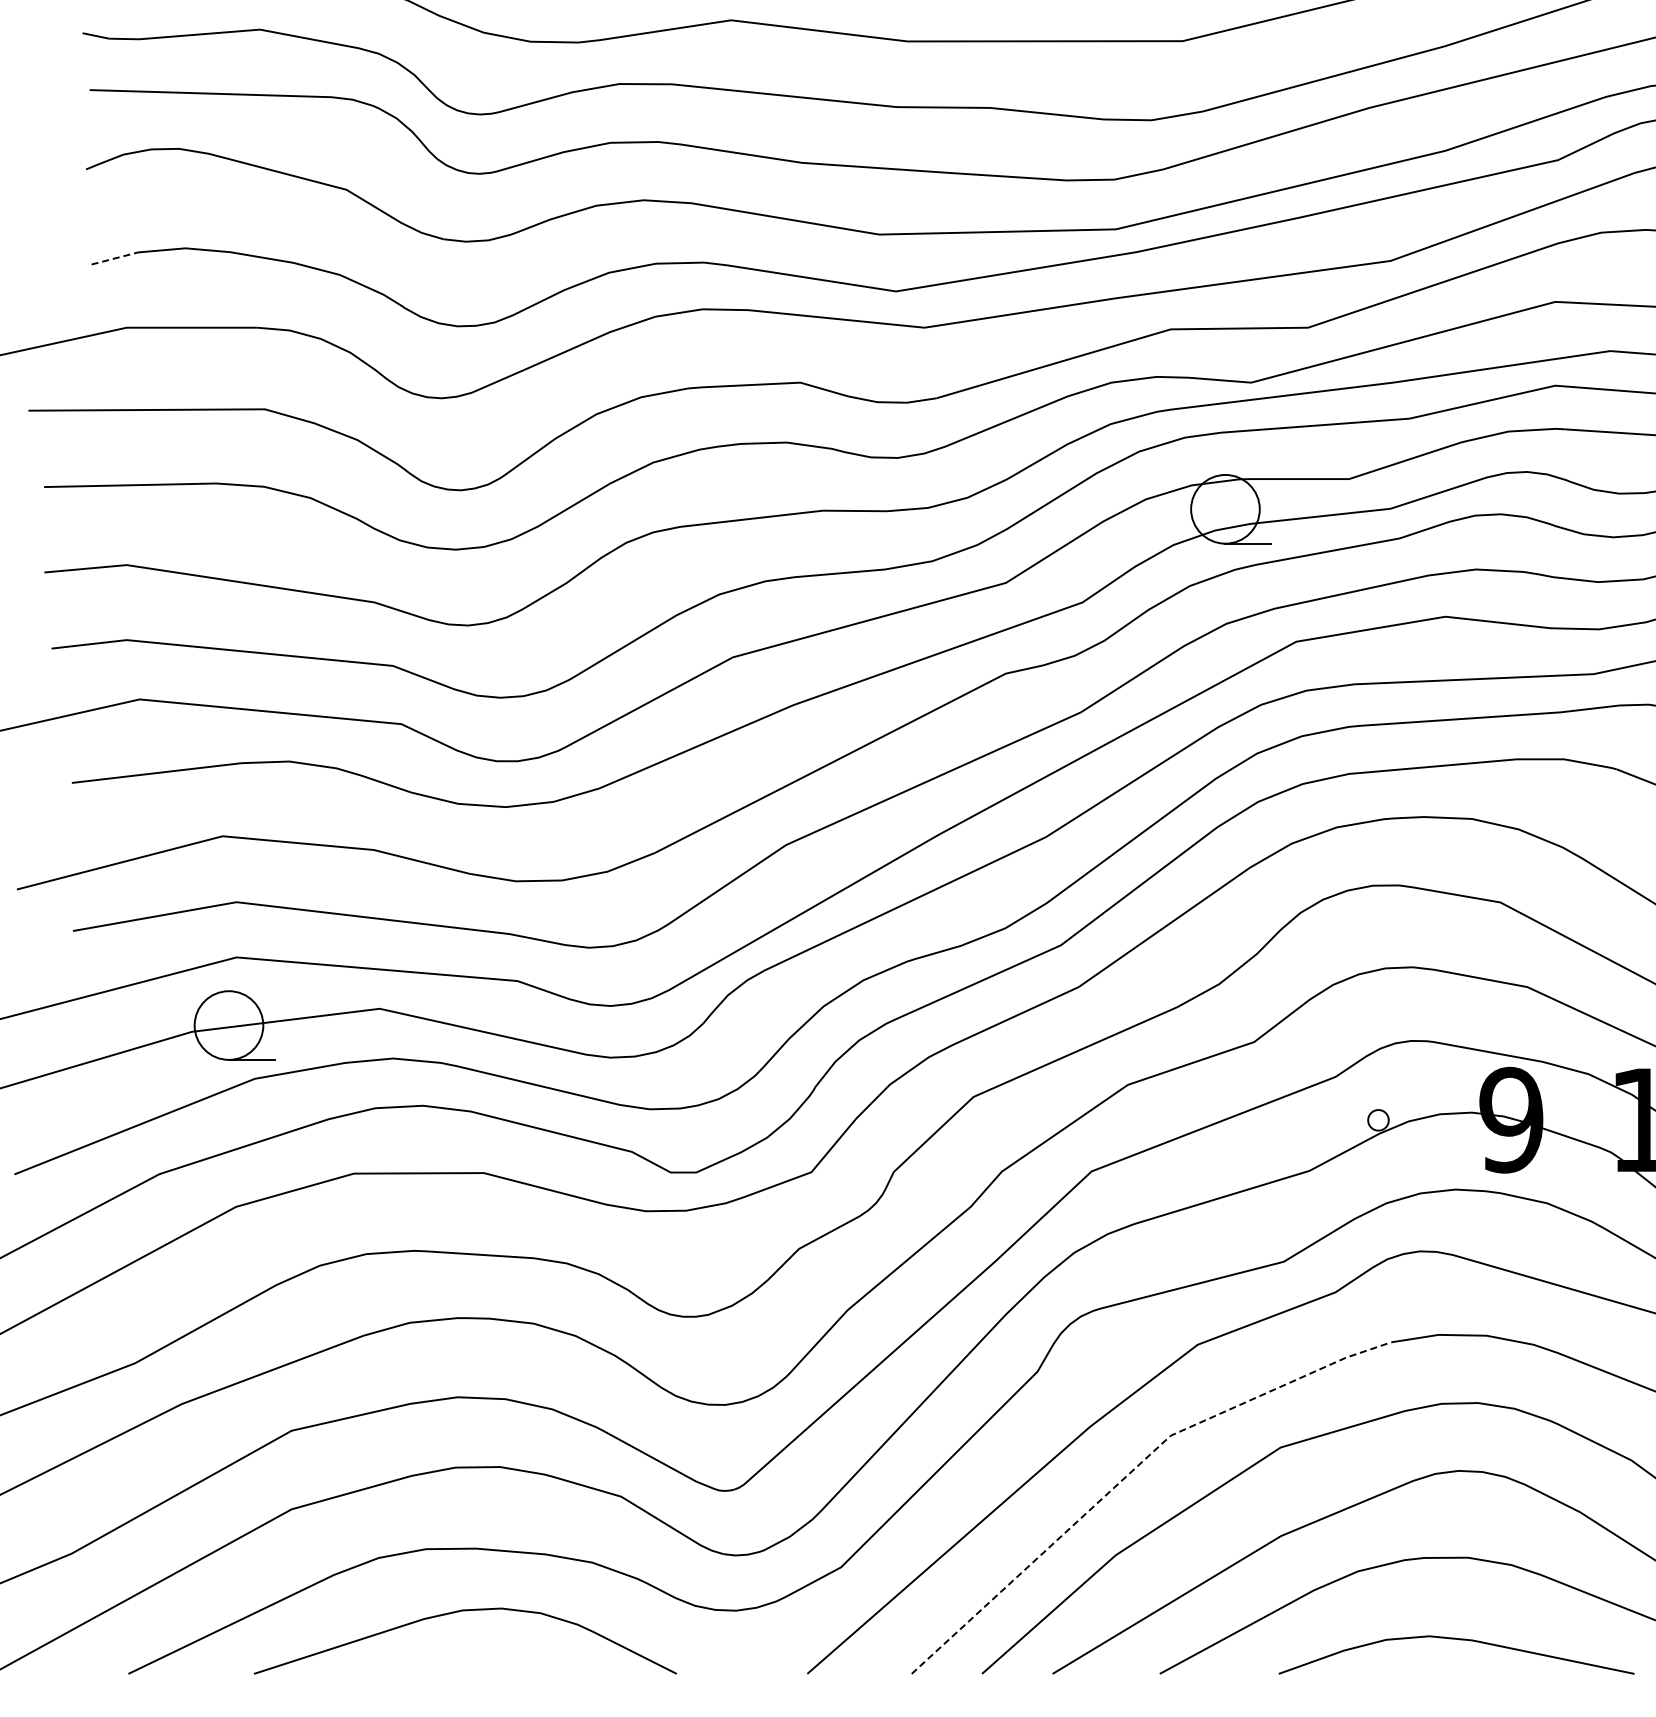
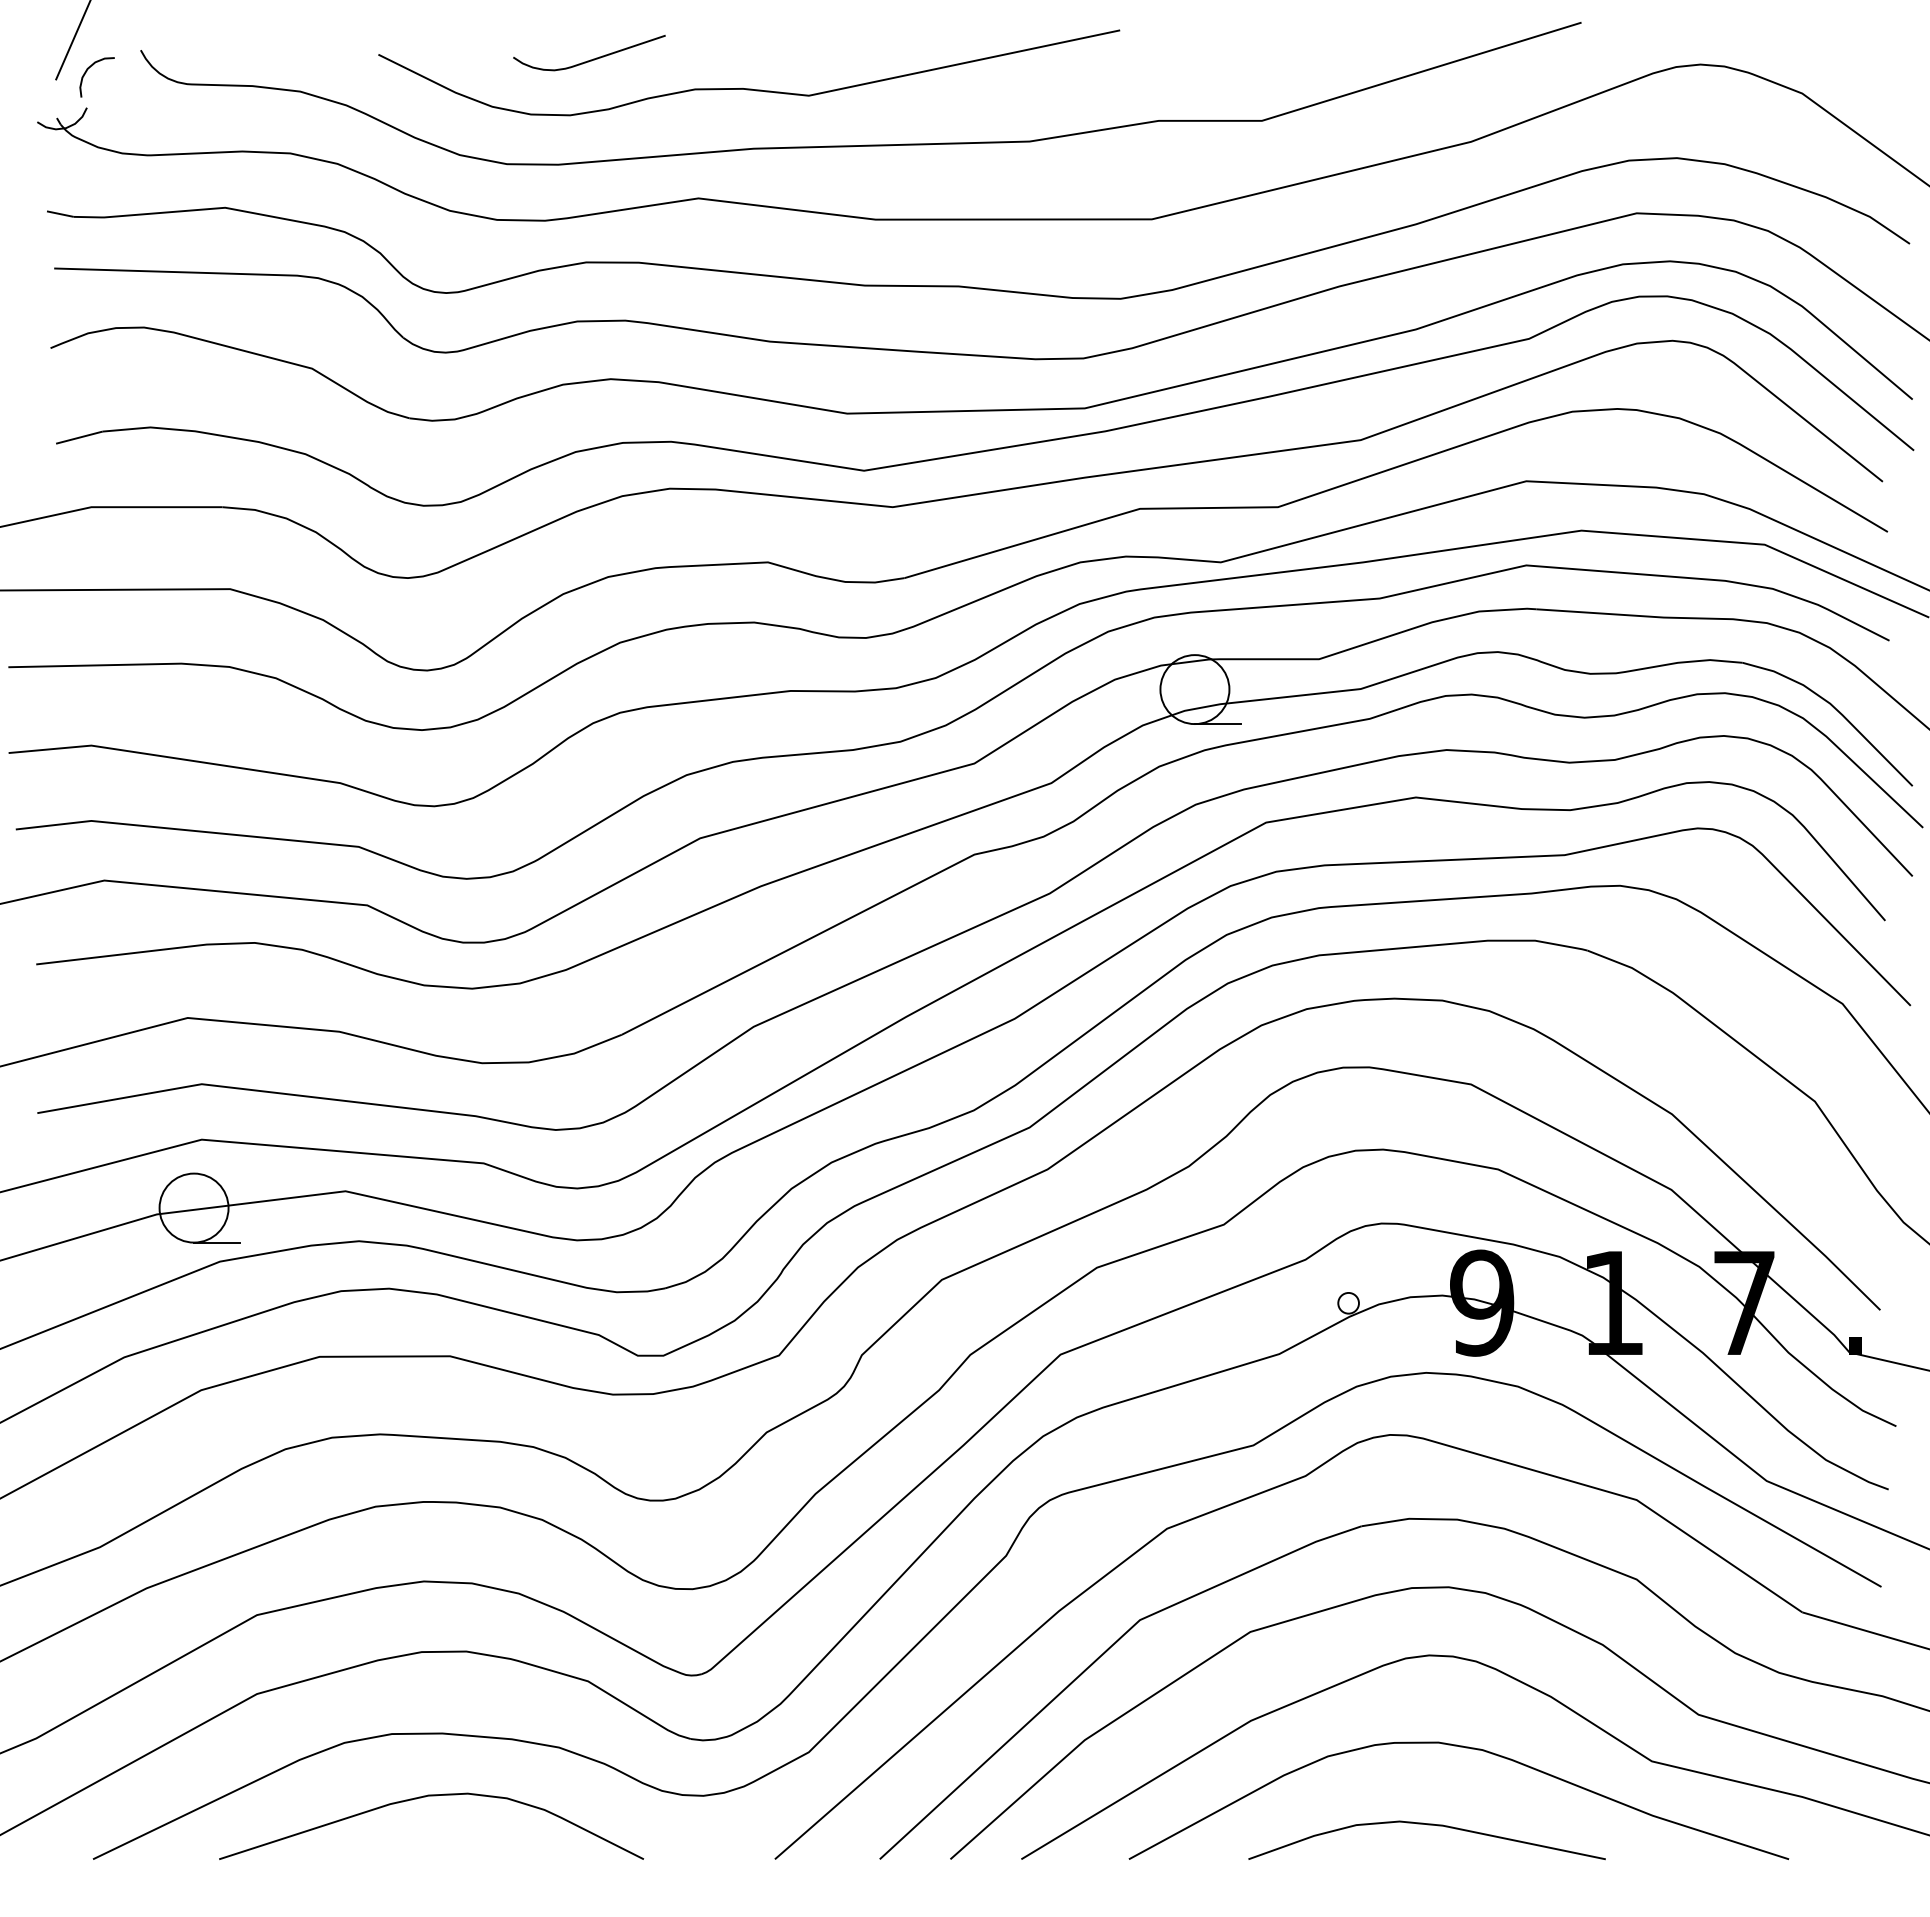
line: (114, 258) -> (79, 437), dashed -> solid
line: (1130, 1472) -> (1099, 1657), dashed -> solid

